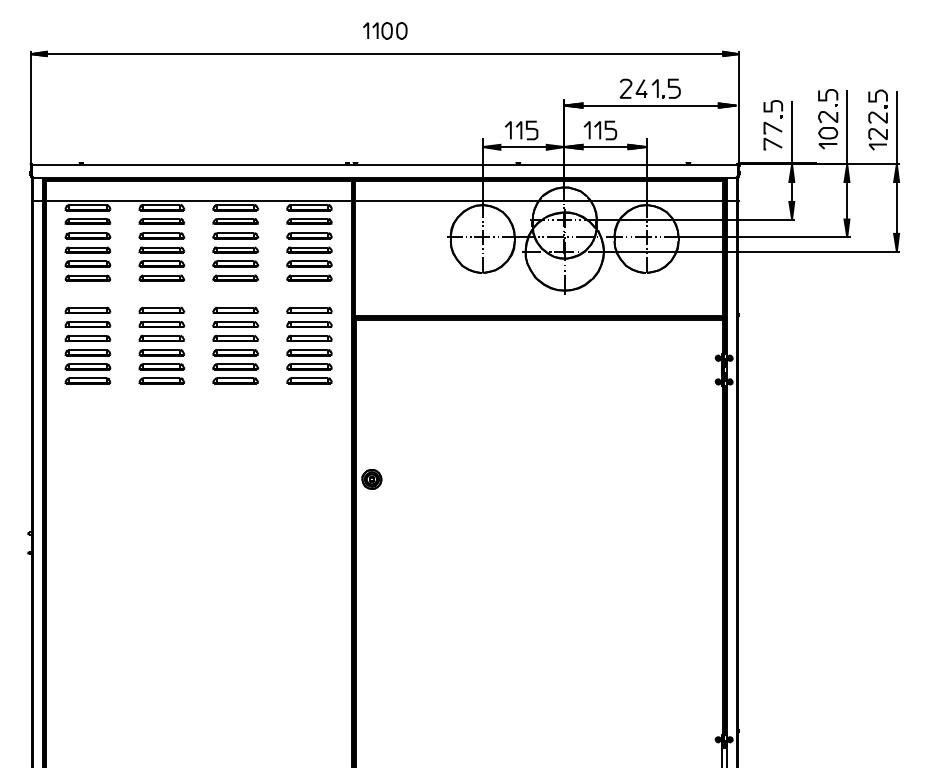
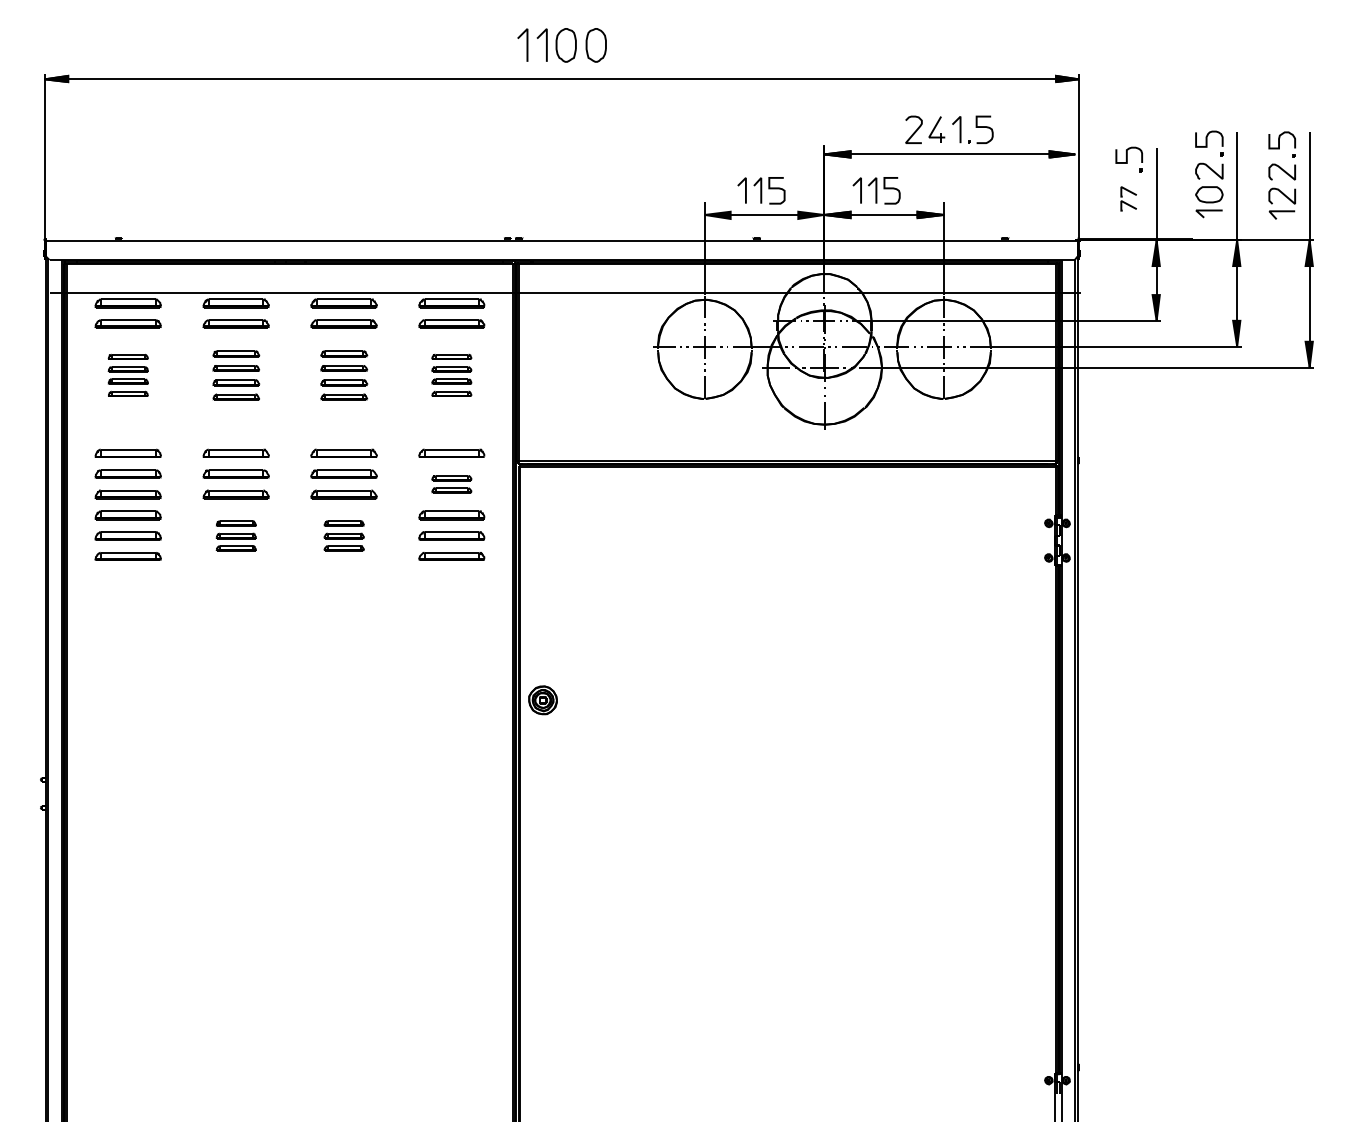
part: (385, 30) -> (562, 44), size x1.4
part: (772, 135) -> (1128, 198), size x0.6
part: (87, 256) -> (127, 374), size x0.6
part: (161, 256) -> (235, 374), size x0.7
part: (235, 256) -> (343, 374), size x0.7
part: (309, 256) -> (451, 374), size x0.6
part: (309, 331) -> (451, 484), size x0.6
part: (161, 366) -> (235, 535), size x0.6
part: (235, 366) -> (343, 535), size x0.6

